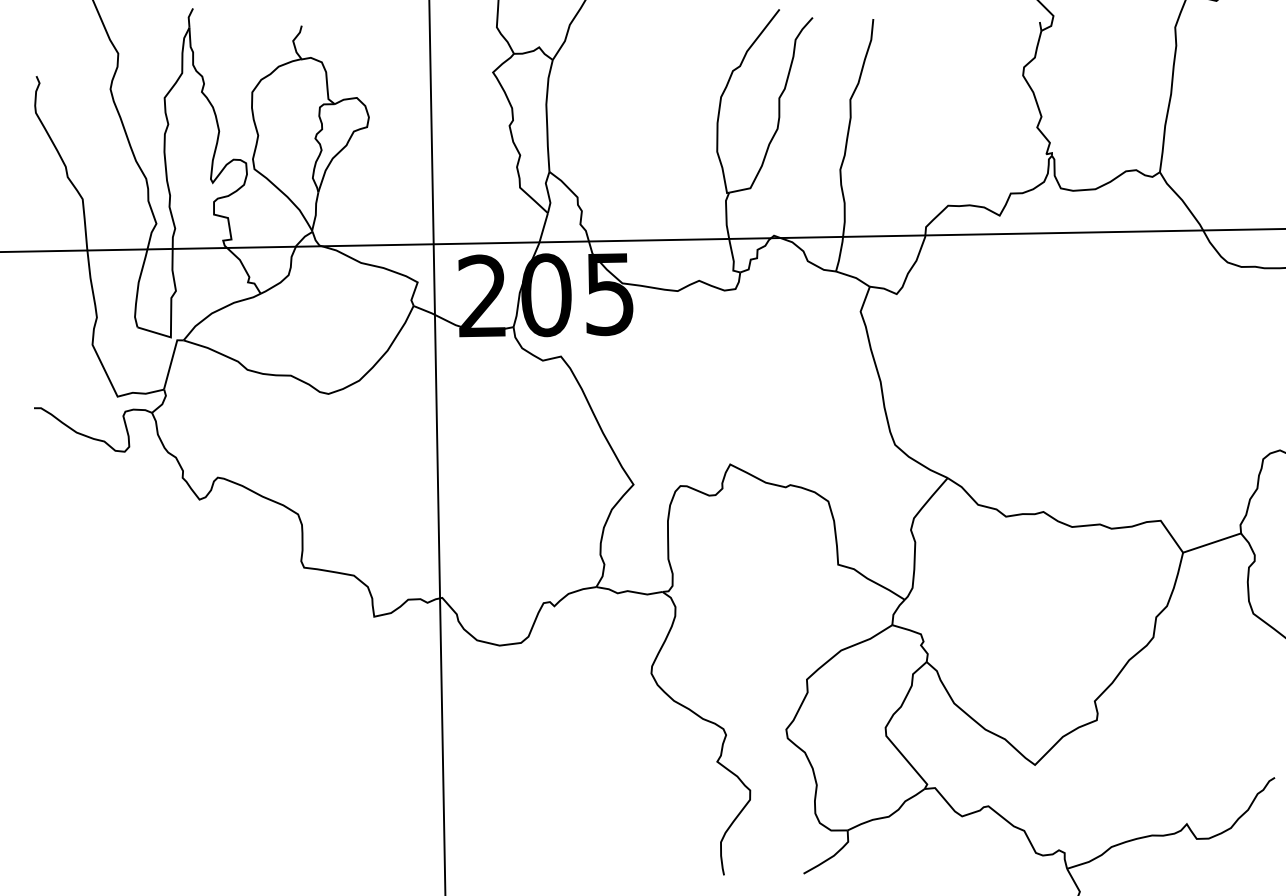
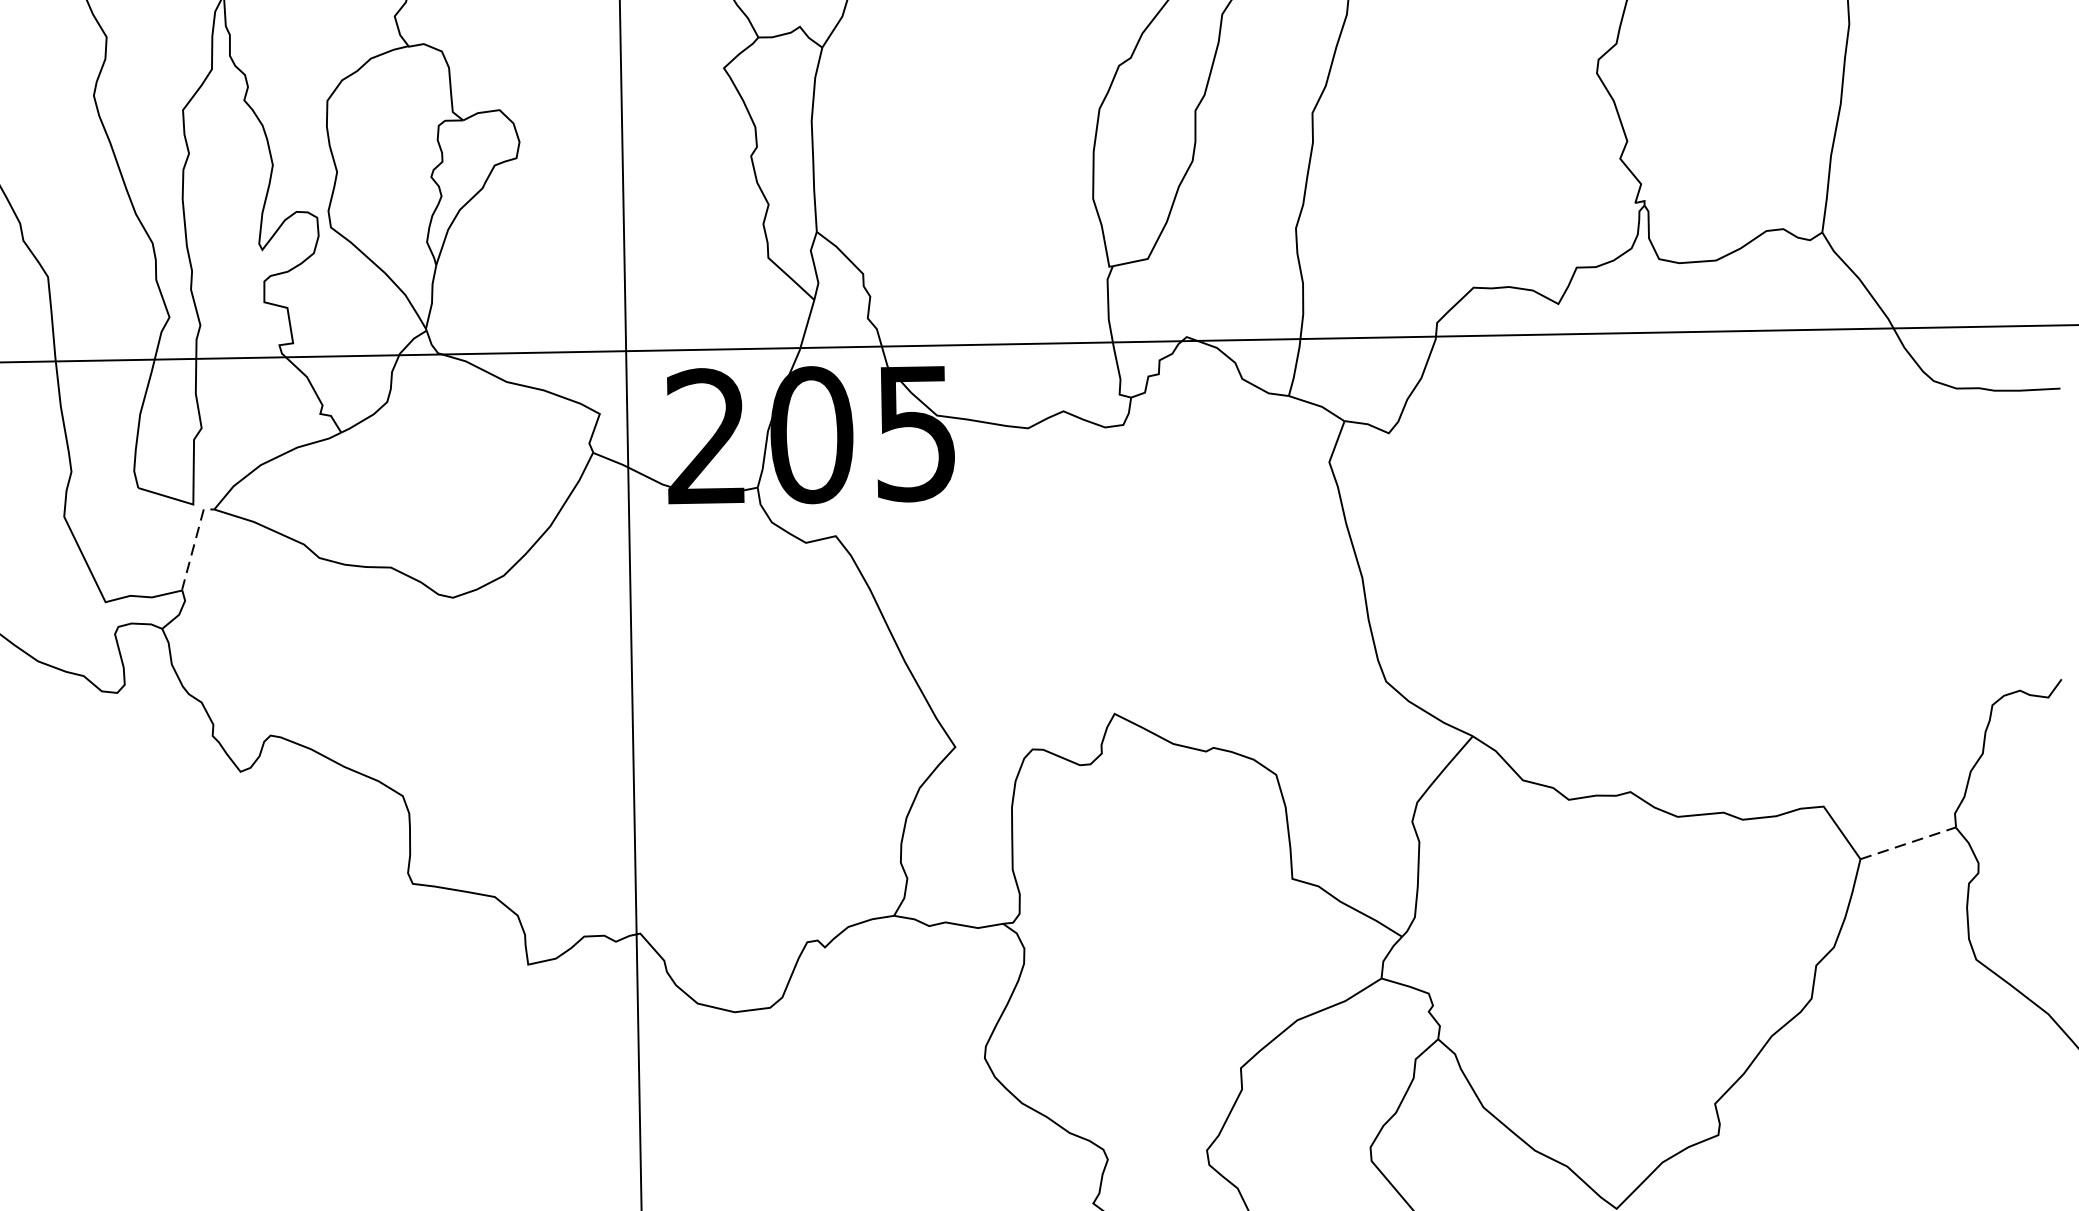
line: (171, 361) -> (194, 544), solid -> dashed
line: (1212, 543) -> (1908, 844), solid -> dashed

